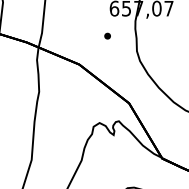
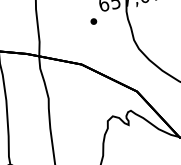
part: (107, 35) -> (93, 20), moved

